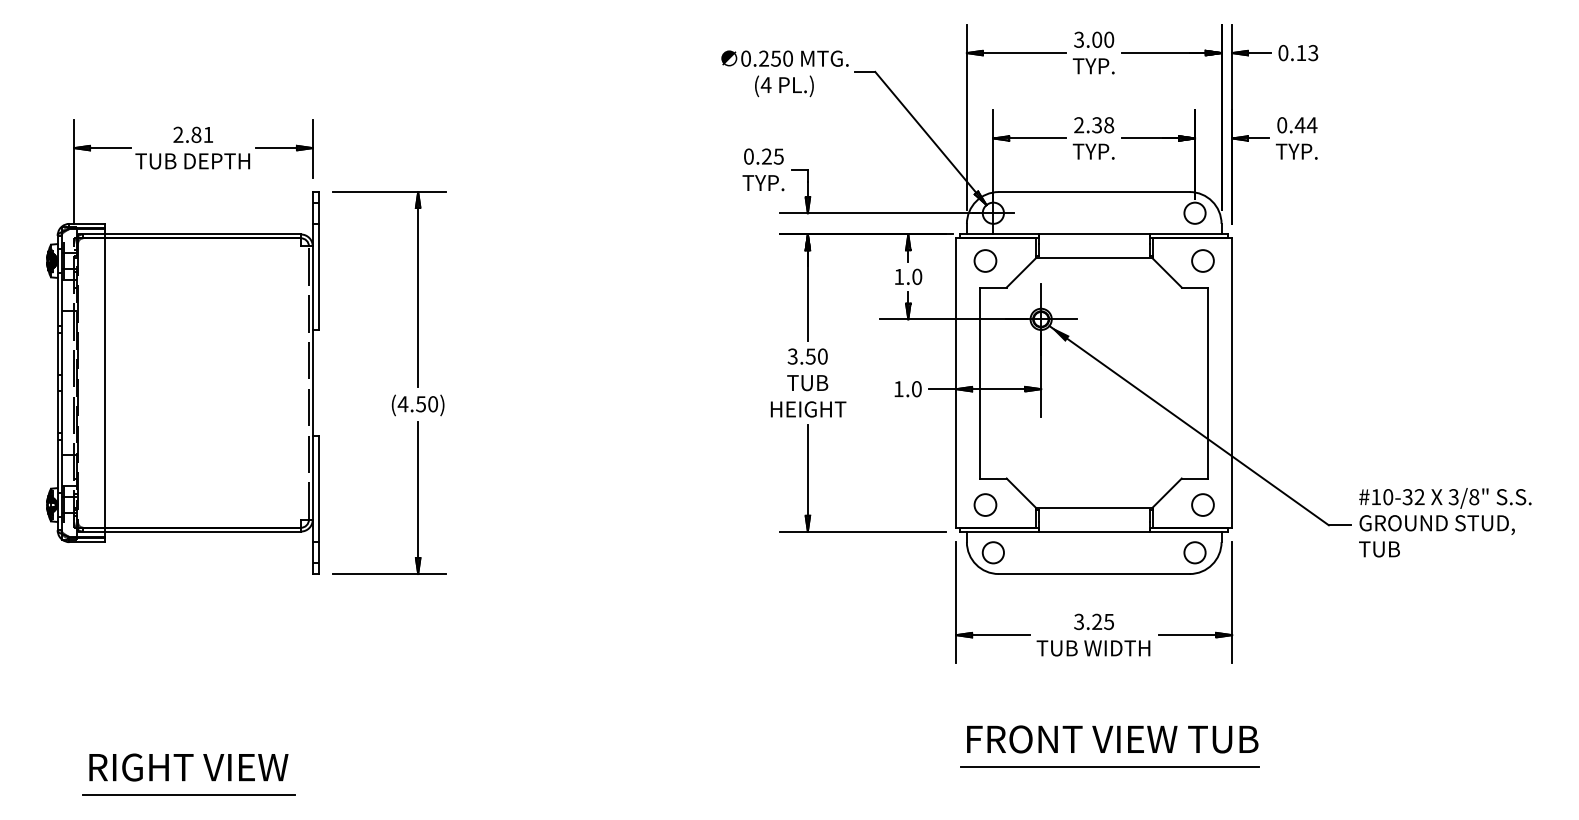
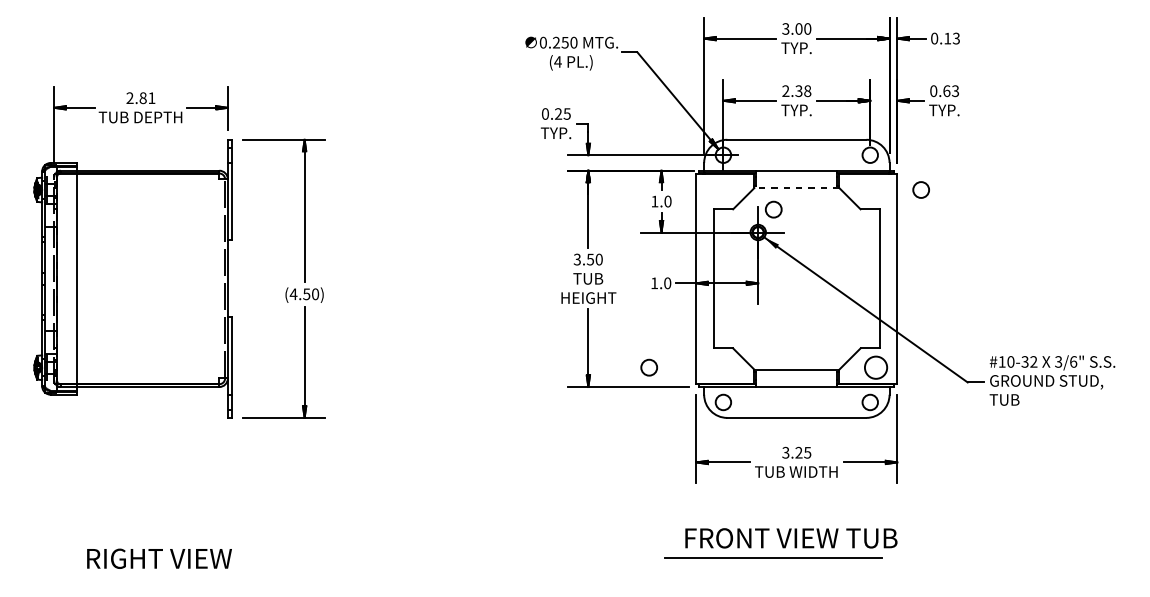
text: (1305, 125) -> (950, 91), 0.44 -> 0.63
line: (1093, 258) -> (796, 188), solid -> dashed
circle: (985, 260) -> (773, 209), moved
circle: (1202, 260) -> (920, 189), moved
text: (1474, 497) -> (1073, 362), 3/8" -> 3/6"
circle: (985, 504) -> (649, 367), moved
circle: (1202, 504) -> (875, 367), size x1.4
text: (1112, 739) -> (791, 538), moved
line: (1109, 766) -> (773, 558), moved
text: (188, 767) -> (159, 558), moved
line: (188, 795) -> (137, 579), removed

